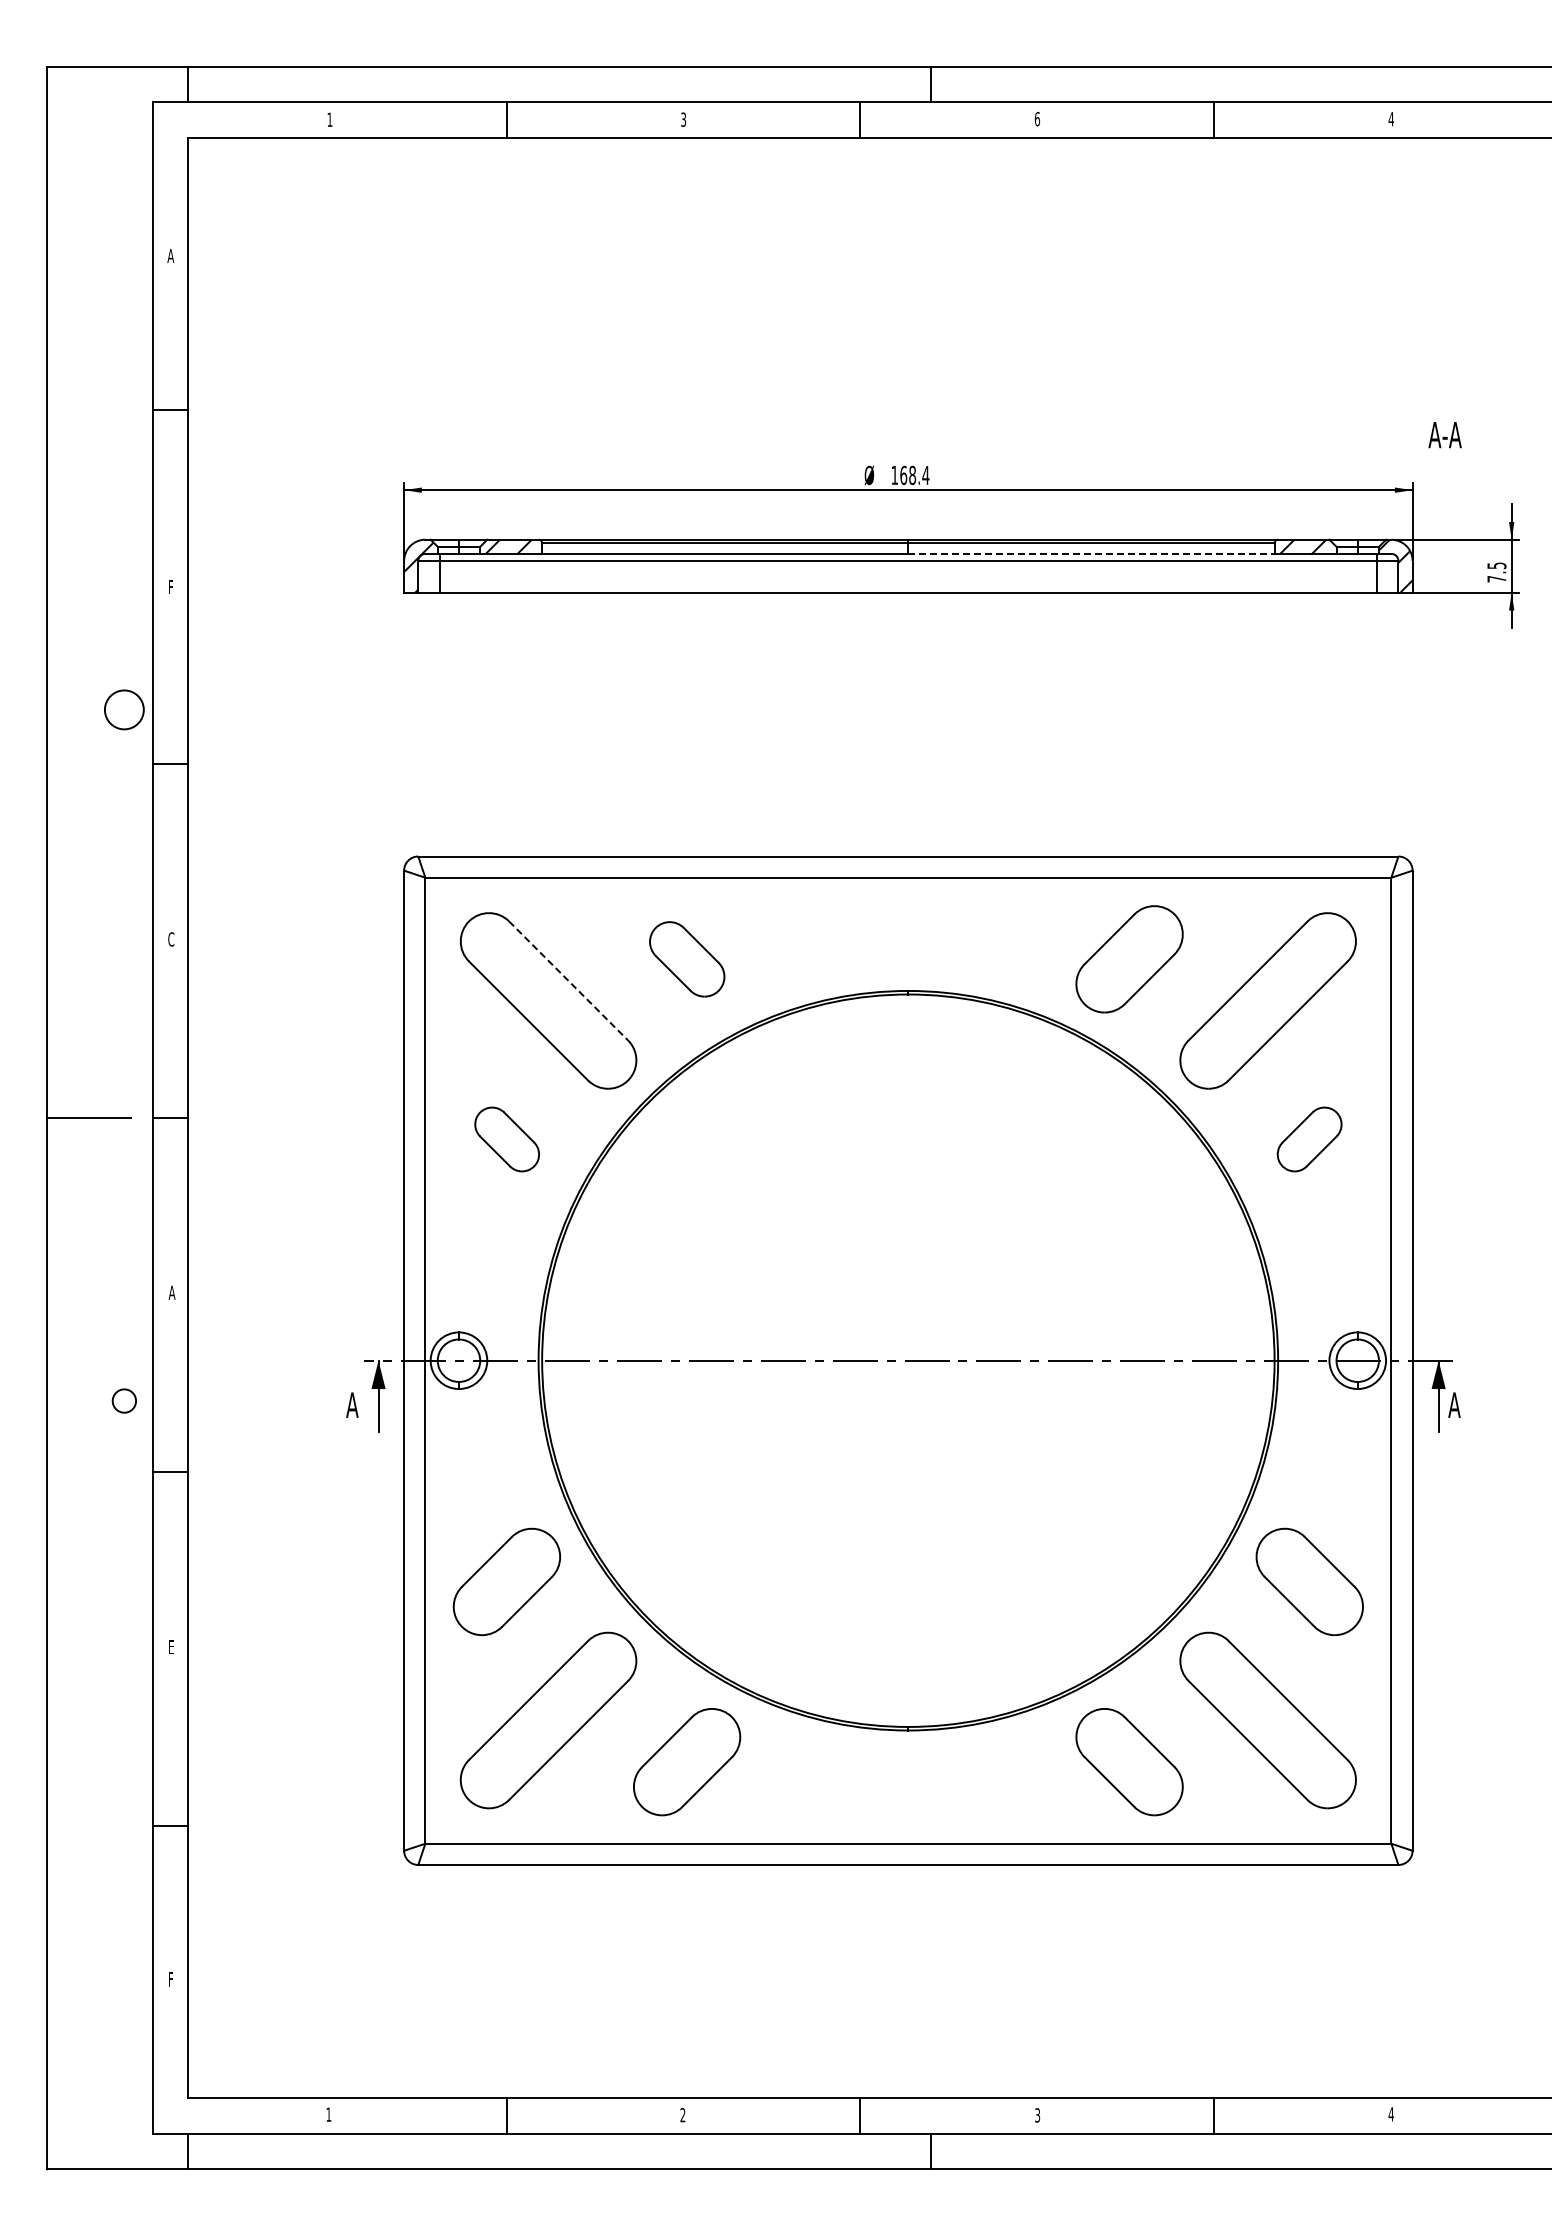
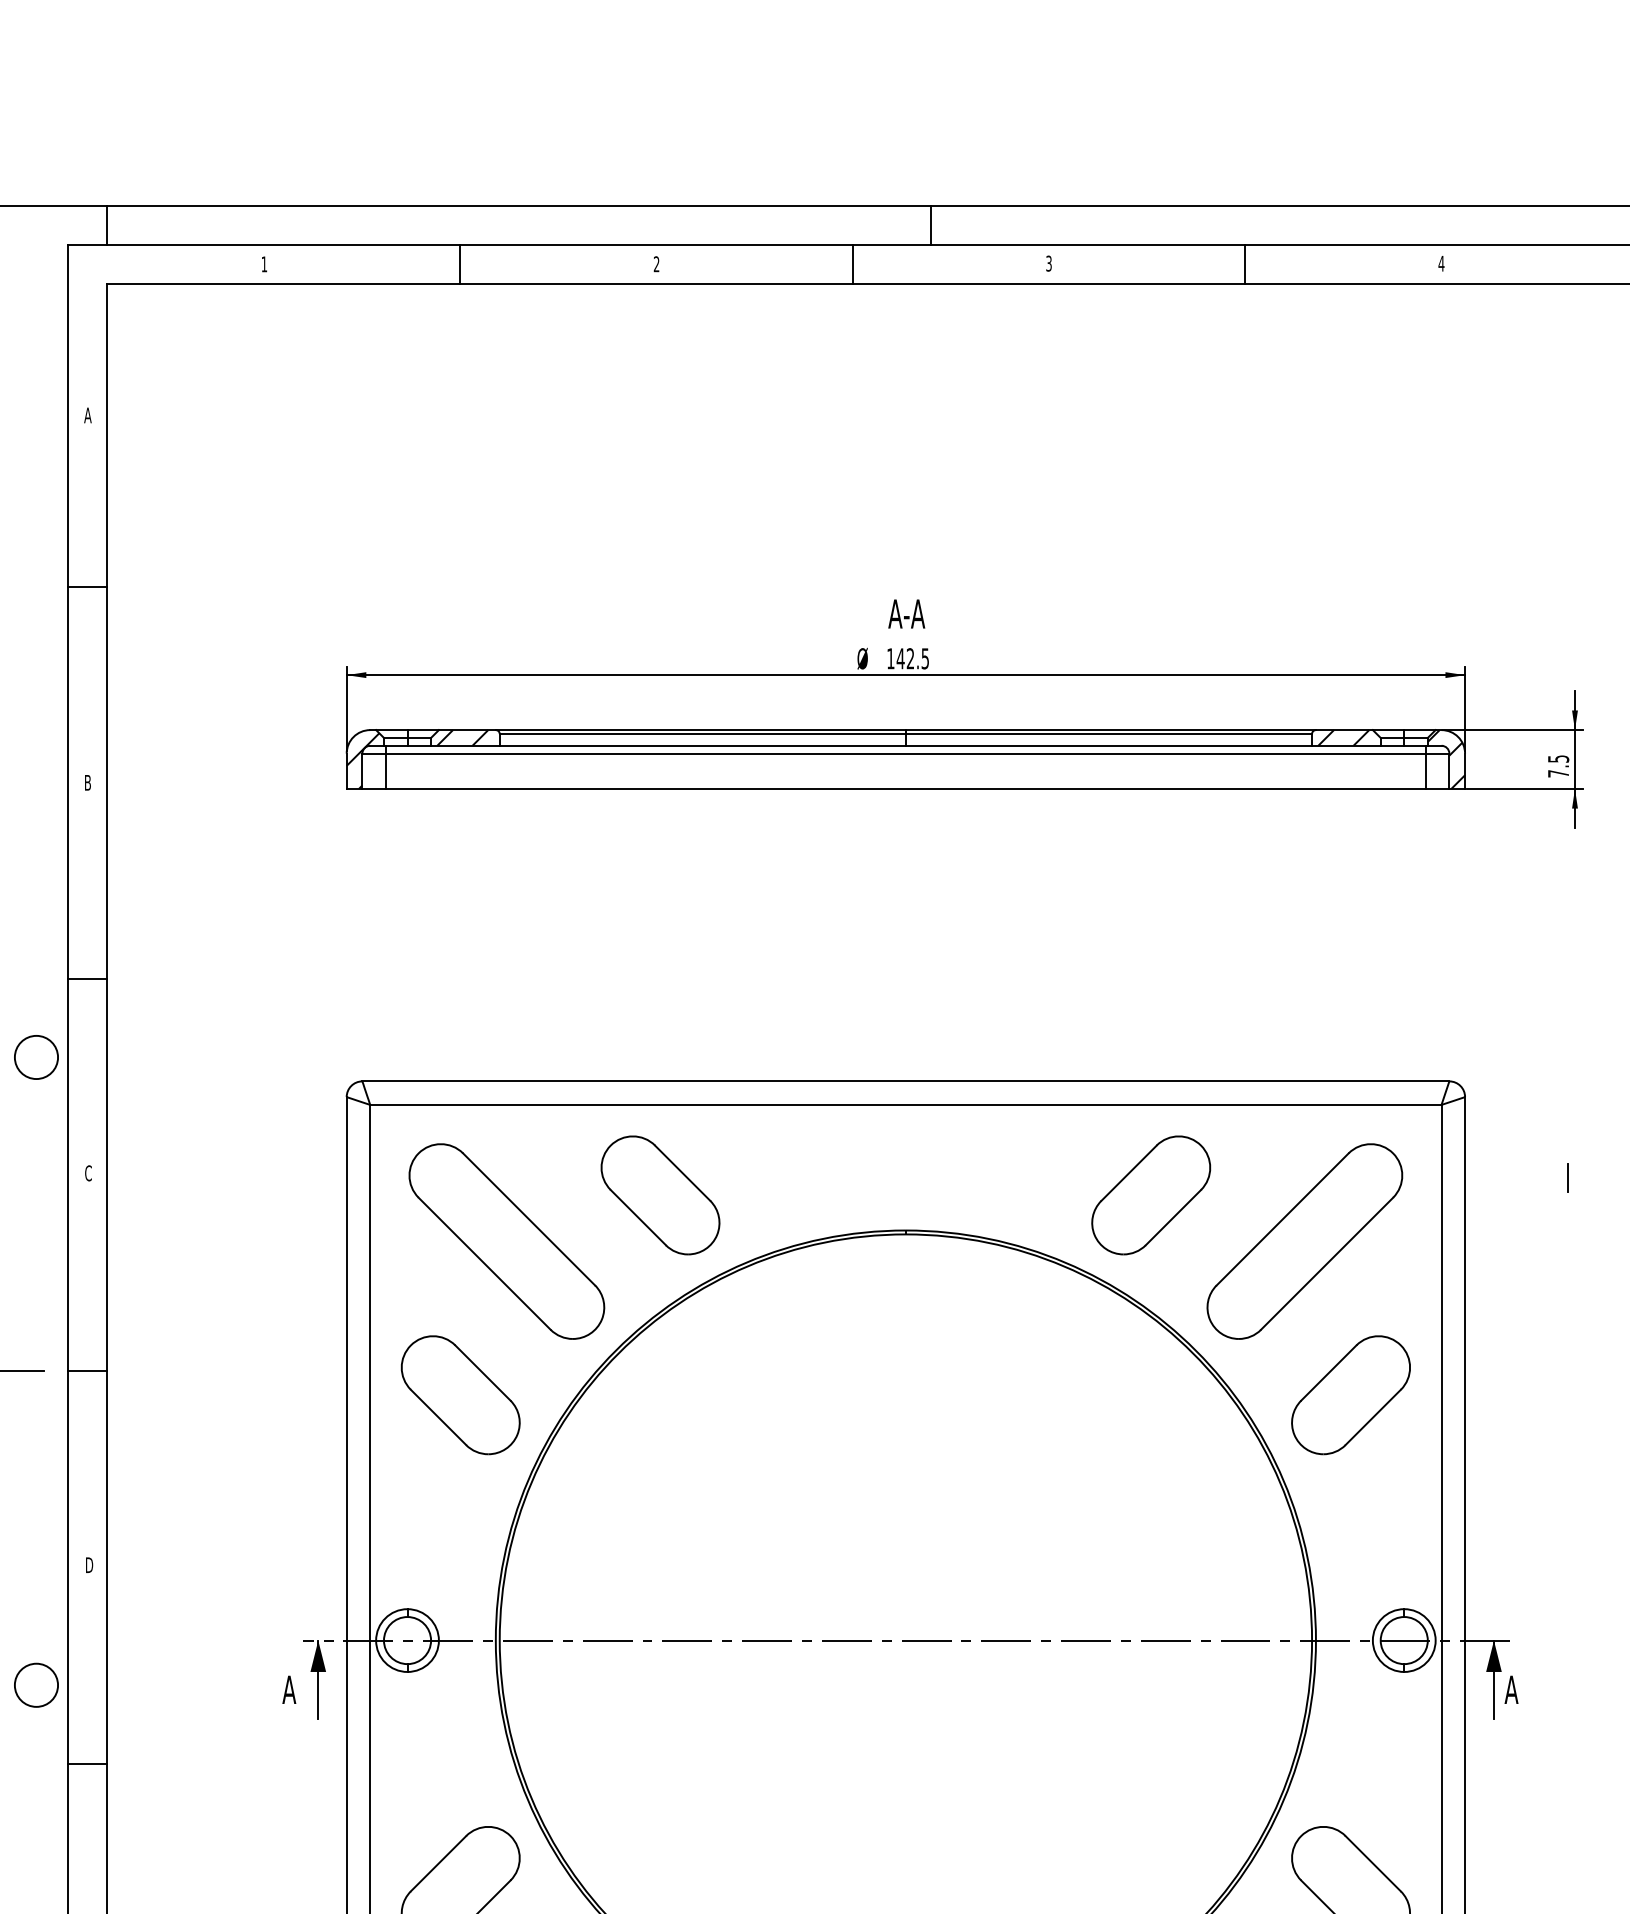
text: (1037, 118) -> (1049, 262), 6 -> 3
text: (683, 119) -> (656, 264), 3 -> 2
text: (1444, 435) -> (906, 614), moved
text: (914, 475) -> (912, 658), 168.4 -> 142.5
line: (1091, 553) -> (1108, 745), dashed -> solid
text: (170, 587) -> (87, 783), F -> B
circle: (124, 709) -> (36, 1056), moved
line: (1505, 943) -> (1568, 1177), added
part: (687, 959) -> (660, 1195), size x1.43
line: (568, 981) -> (528, 1220), dashed -> solid
part: (507, 1139) -> (461, 1395), size x1.67
part: (1309, 1139) -> (1350, 1395), size x1.67
text: (171, 1292) -> (88, 1564), A -> D
circle: (123, 1400) -> (35, 1684), size x1.67

